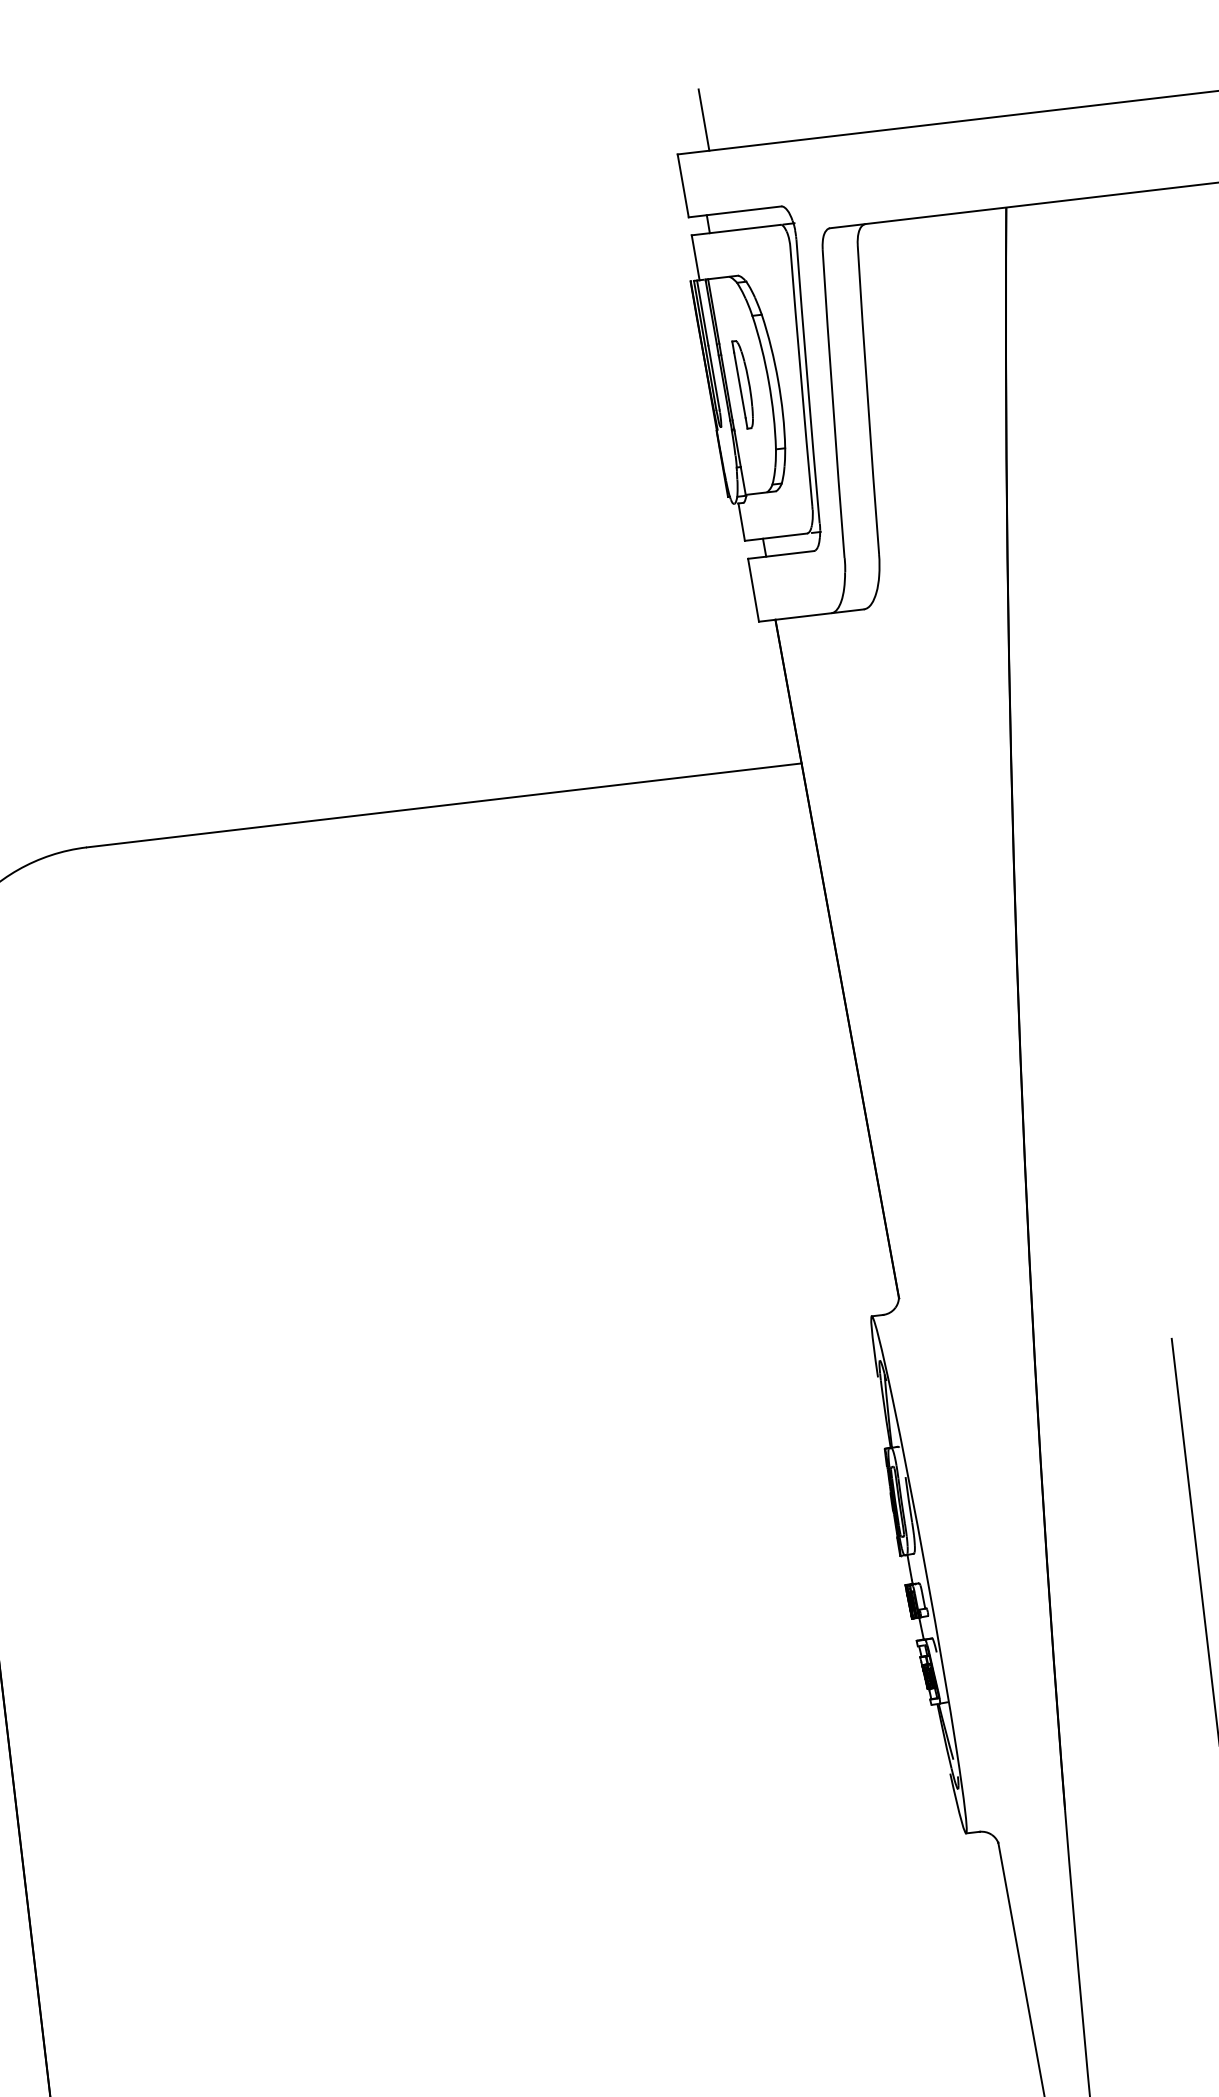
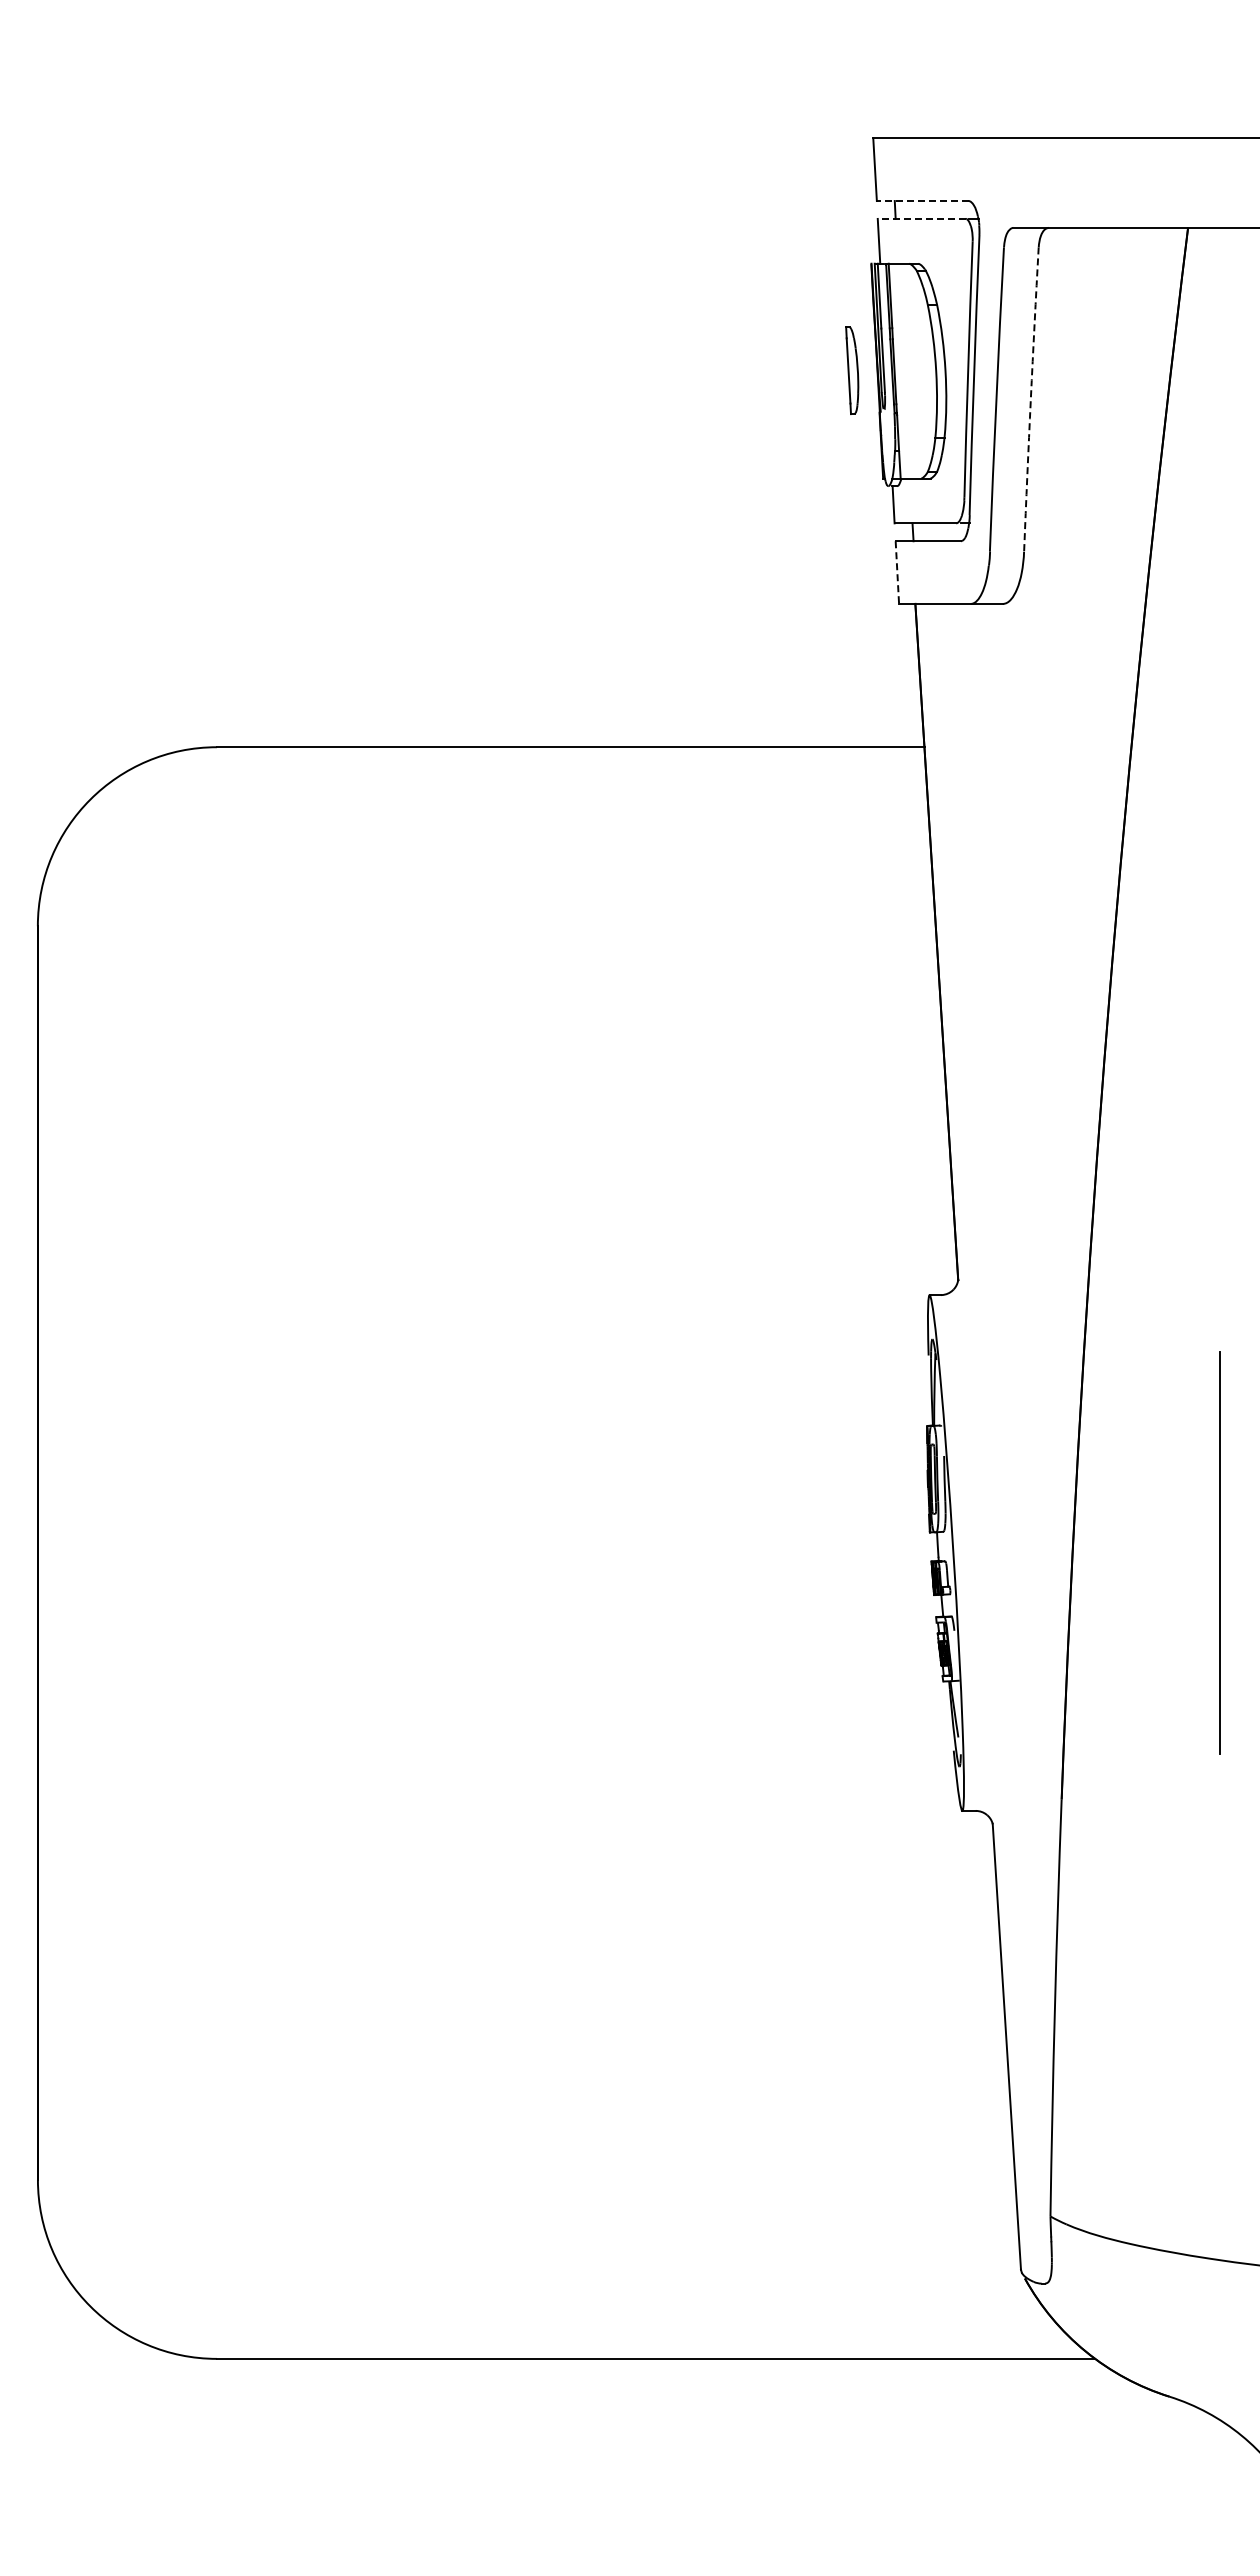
line: (703, 119) -> (902, 107), removed
line: (734, 212) -> (922, 201), solid -> dashed
line: (735, 229) -> (921, 218), solid -> dashed
part: (743, 384) -> (852, 370), moved
arc: (867, 399) -> (1030, 399), solid -> dashed
line: (753, 591) -> (897, 573), solid -> dashed

